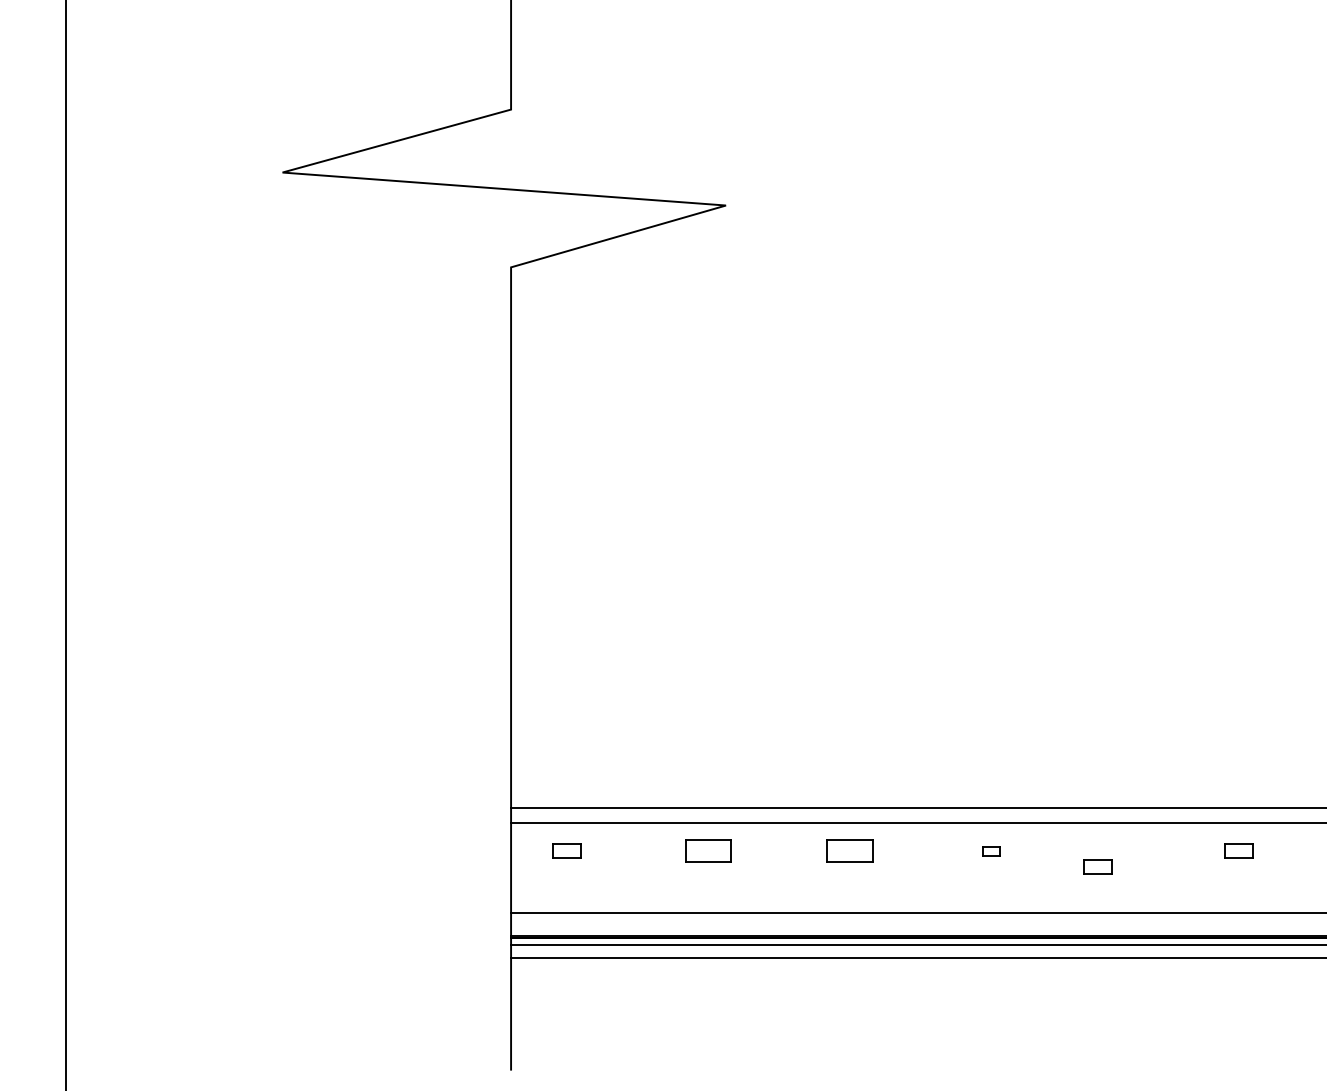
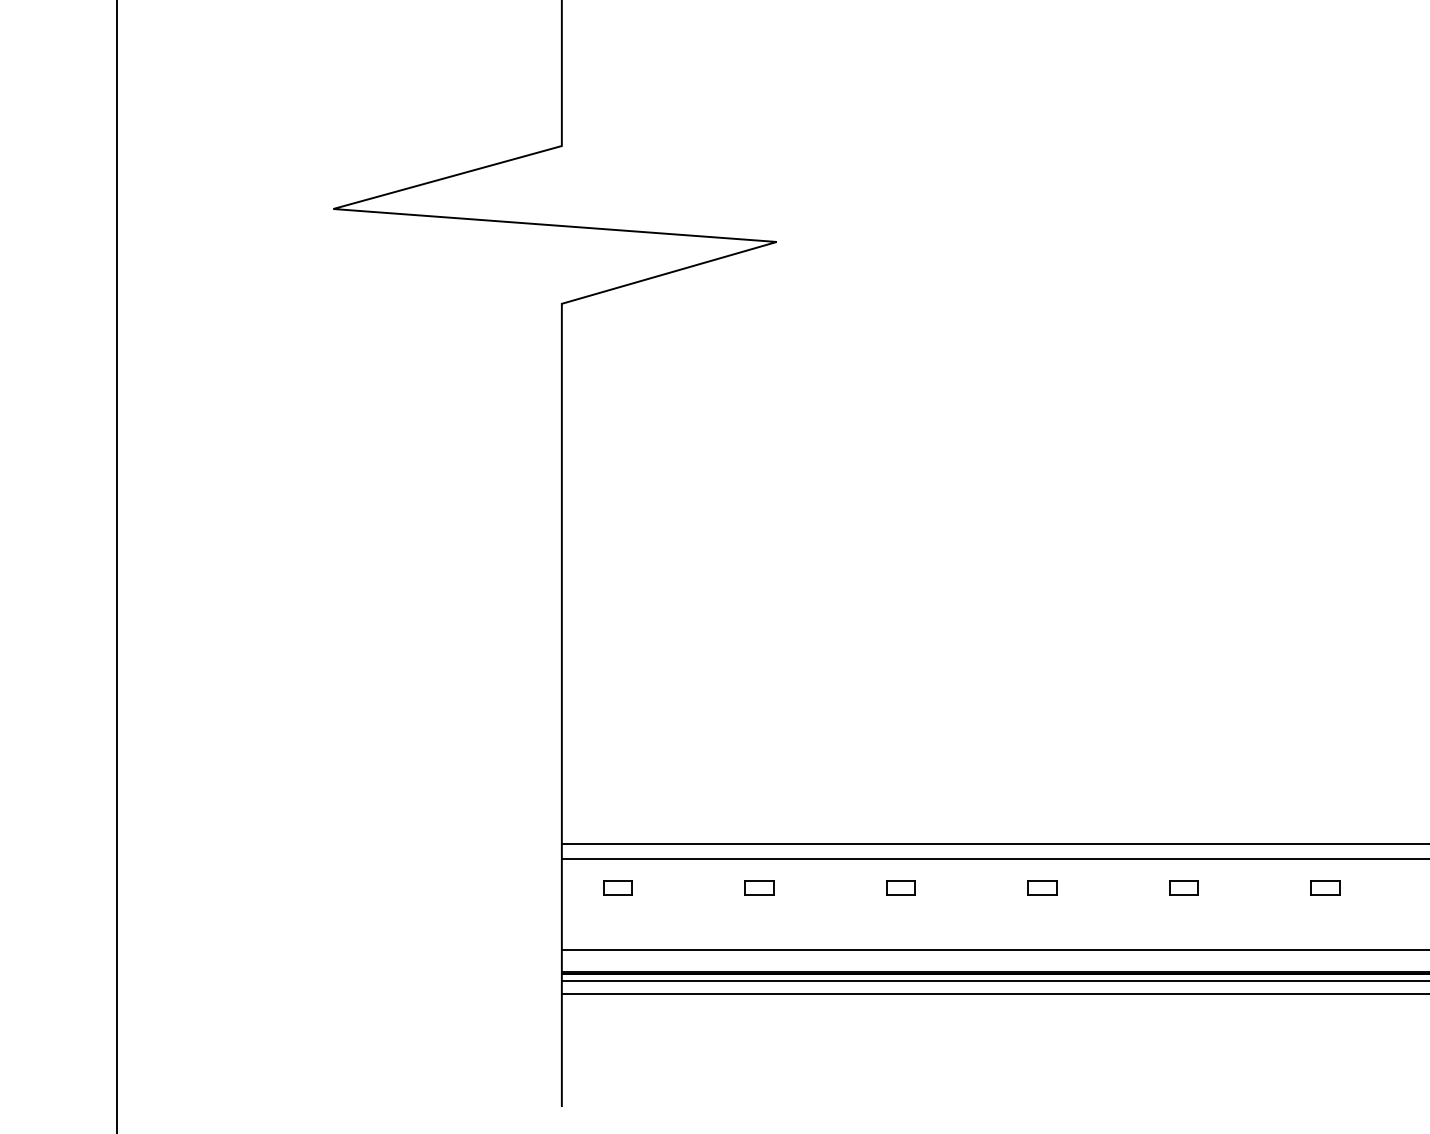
part: (708, 851) -> (759, 887), size x0.62
part: (849, 851) -> (900, 887), size x0.62
part: (991, 851) -> (1042, 887), size x1.67
part: (1238, 851) -> (1325, 887), moved
part: (1097, 867) -> (1183, 887), moved

